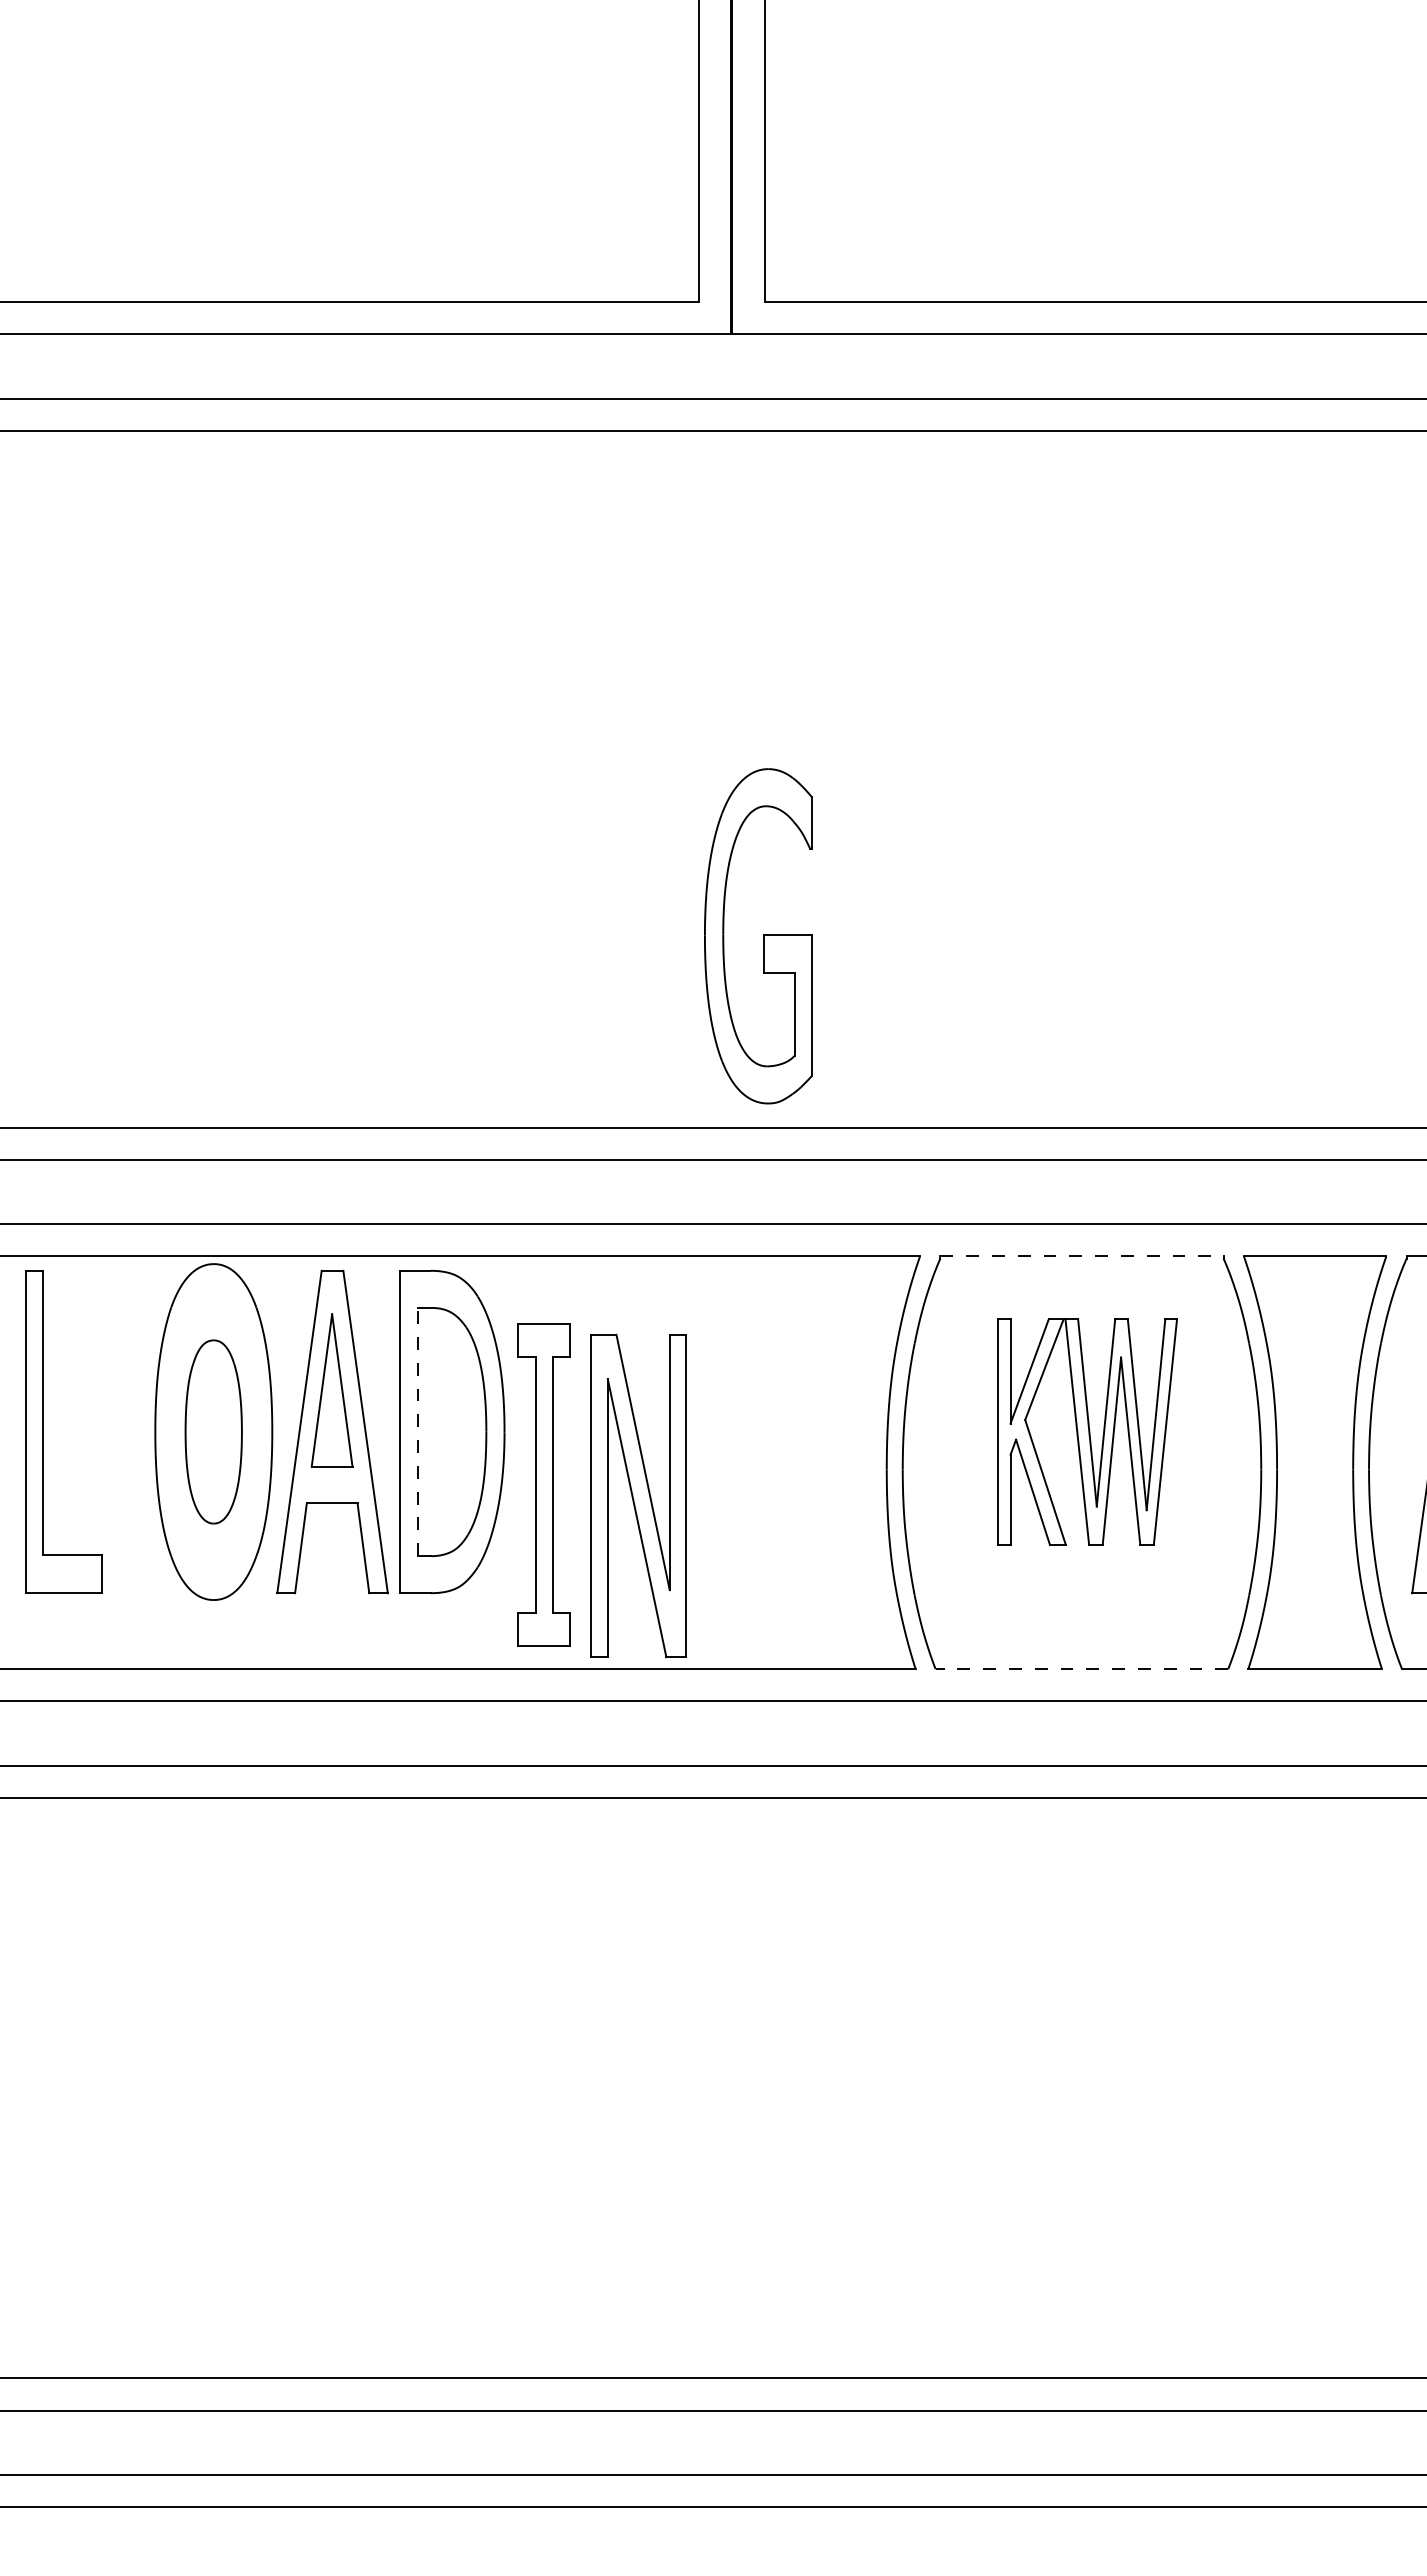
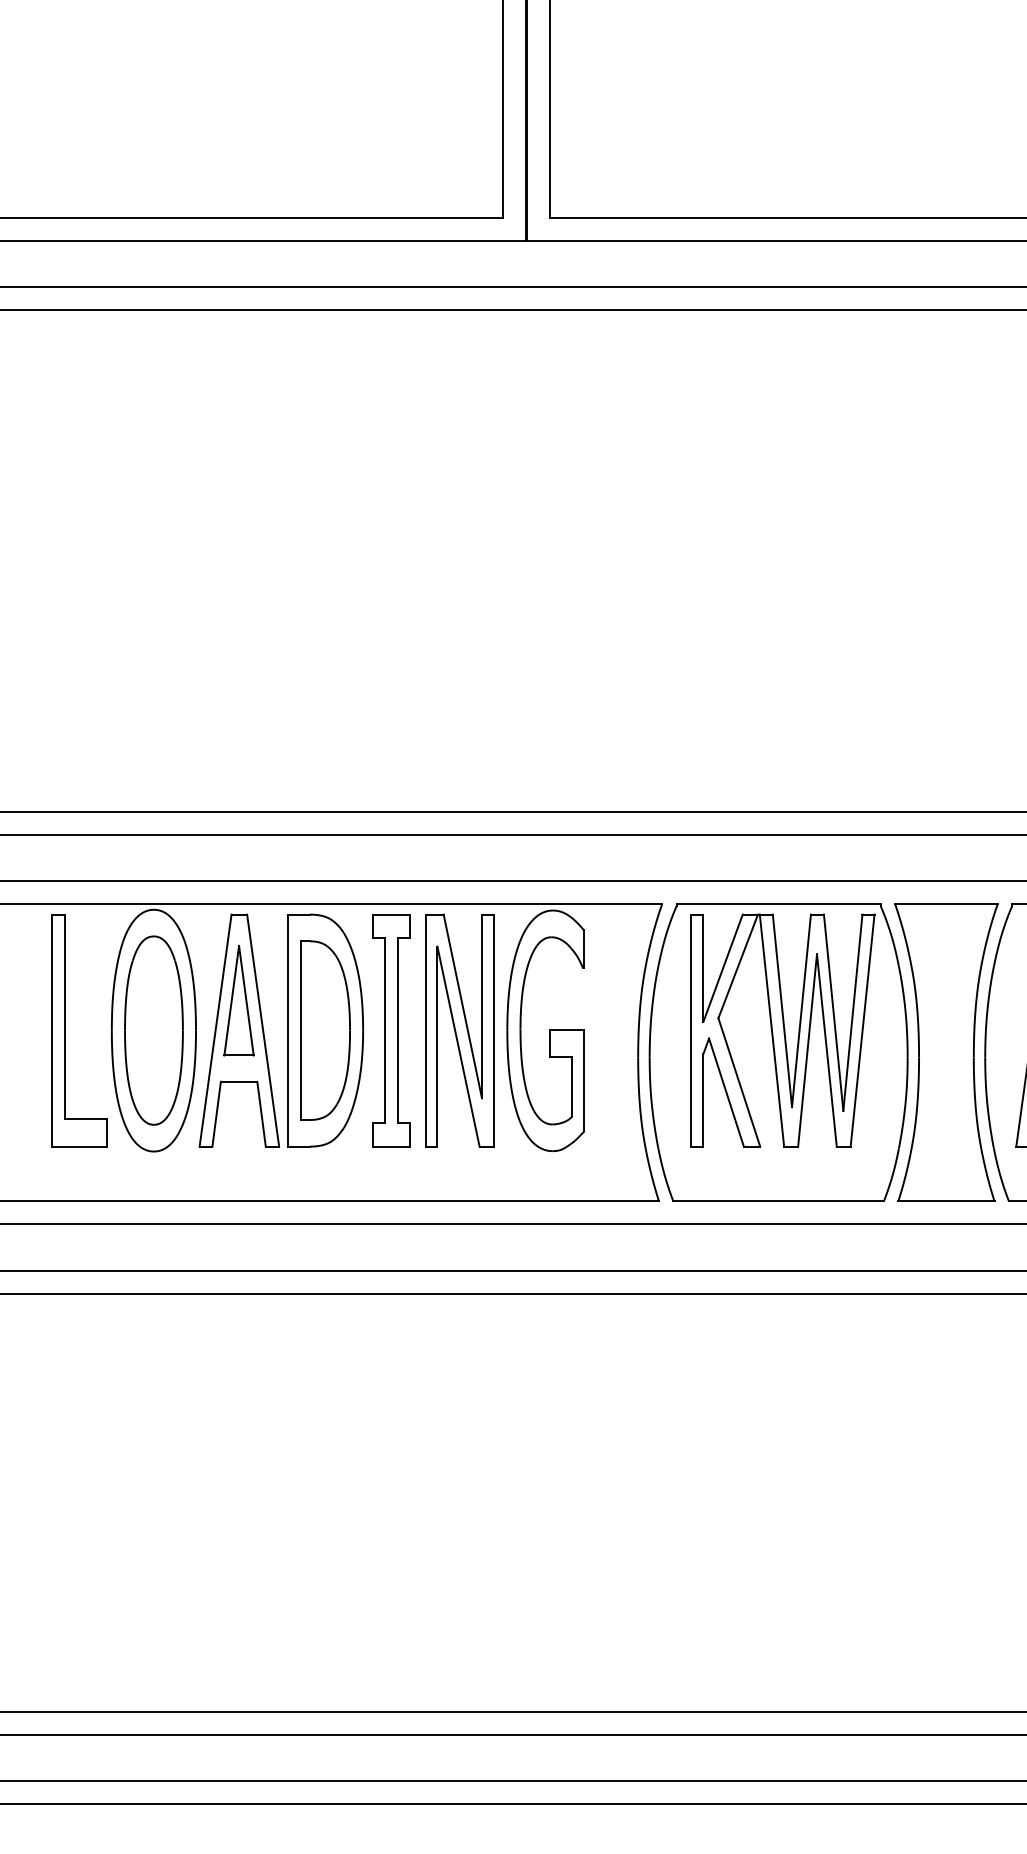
part: (758, 936) -> (545, 1030), moved
line: (1081, 1256) -> (778, 904), dashed -> solid
part: (43, 1431) -> (65, 1030), moved
part: (213, 1431) -> (153, 1030), size x1.43
line: (417, 1431) -> (300, 1030), dashed -> solid
part: (1087, 1431) -> (782, 1030), size x1.43
part: (543, 1484) -> (391, 1030), moved
part: (638, 1495) -> (459, 1030), moved
line: (1081, 1669) -> (778, 1201), dashed -> solid

